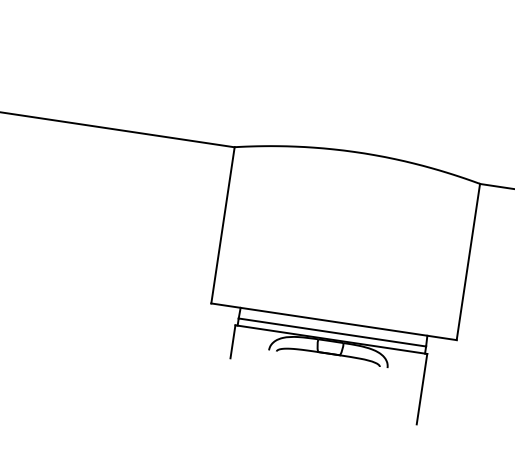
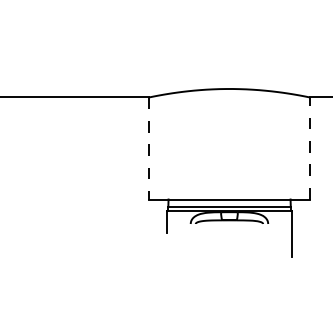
line: (223, 225) -> (149, 148), solid -> dashed
line: (468, 260) -> (309, 147), solid -> dashed

